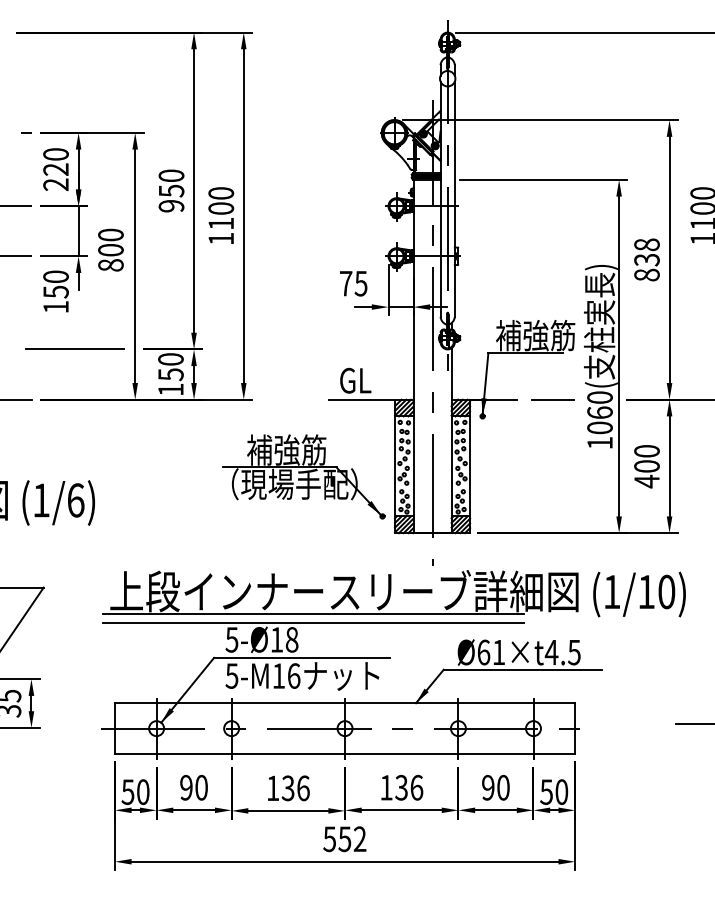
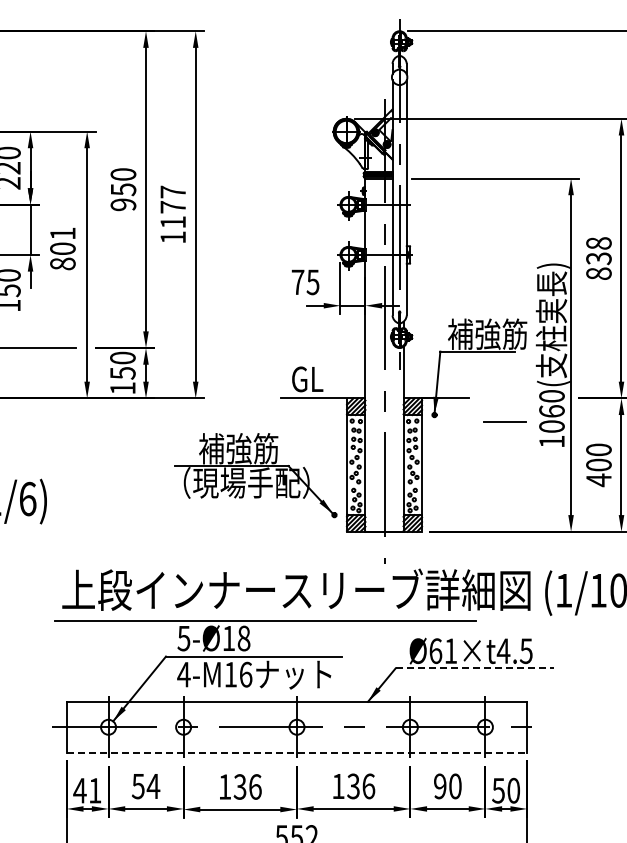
text: (221, 200) -> (173, 199), 1100 -> 1177
text: (110, 234) -> (62, 233), 800 -> 801
line: (552, 399) -> (504, 422), moved
line: (312, 614) -> (264, 613), removed
line: (523, 669) -> (475, 668), solid -> dashed
text: (231, 675) -> (183, 674), 5-M16 -> 4-M16
line: (345, 754) -> (297, 753), solid -> dashed
text: (193, 787) -> (145, 786), 90 -> 54
text: (135, 791) -> (87, 790), 50 -> 41

